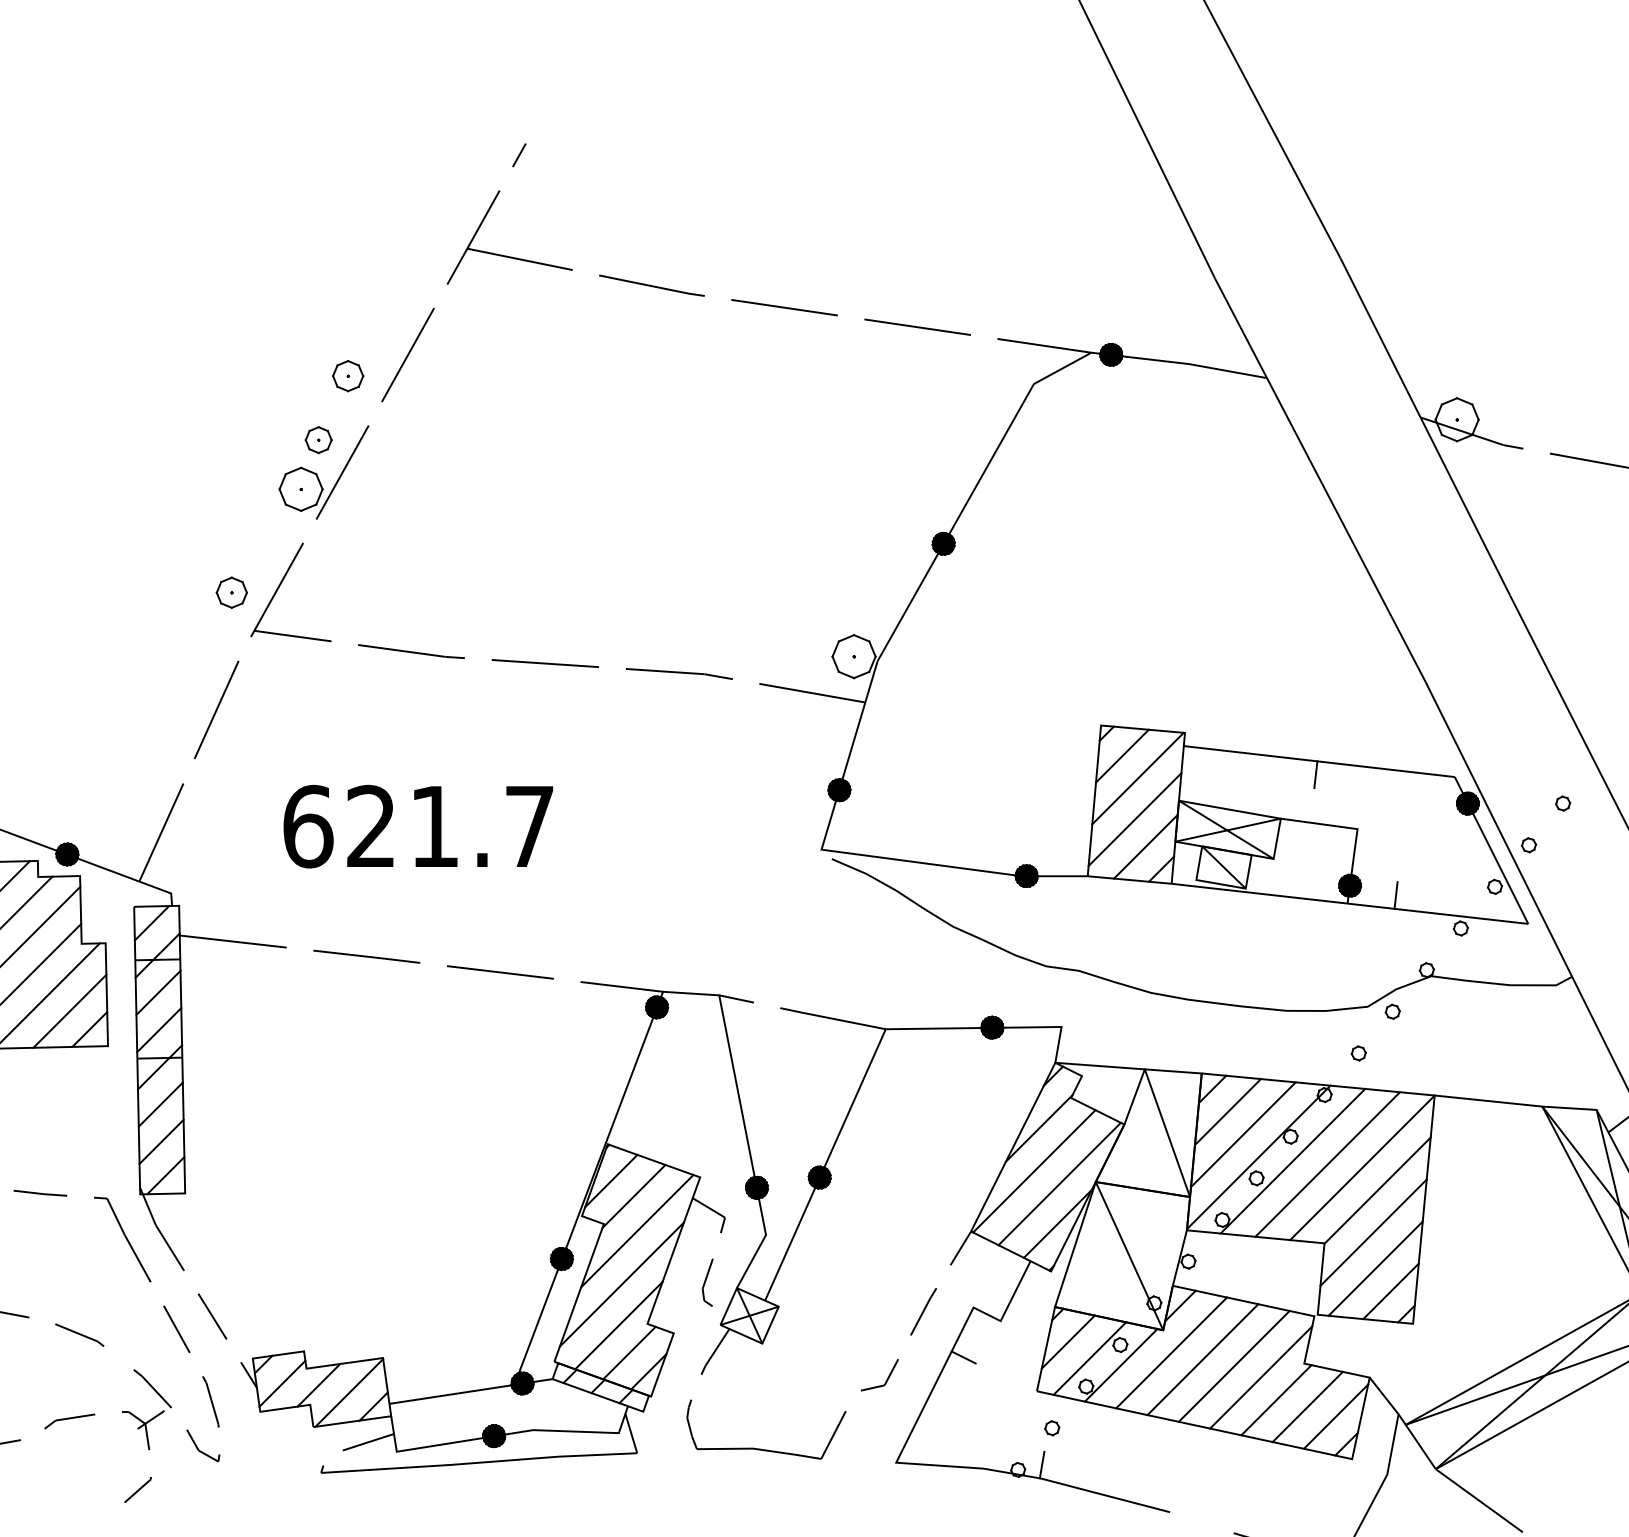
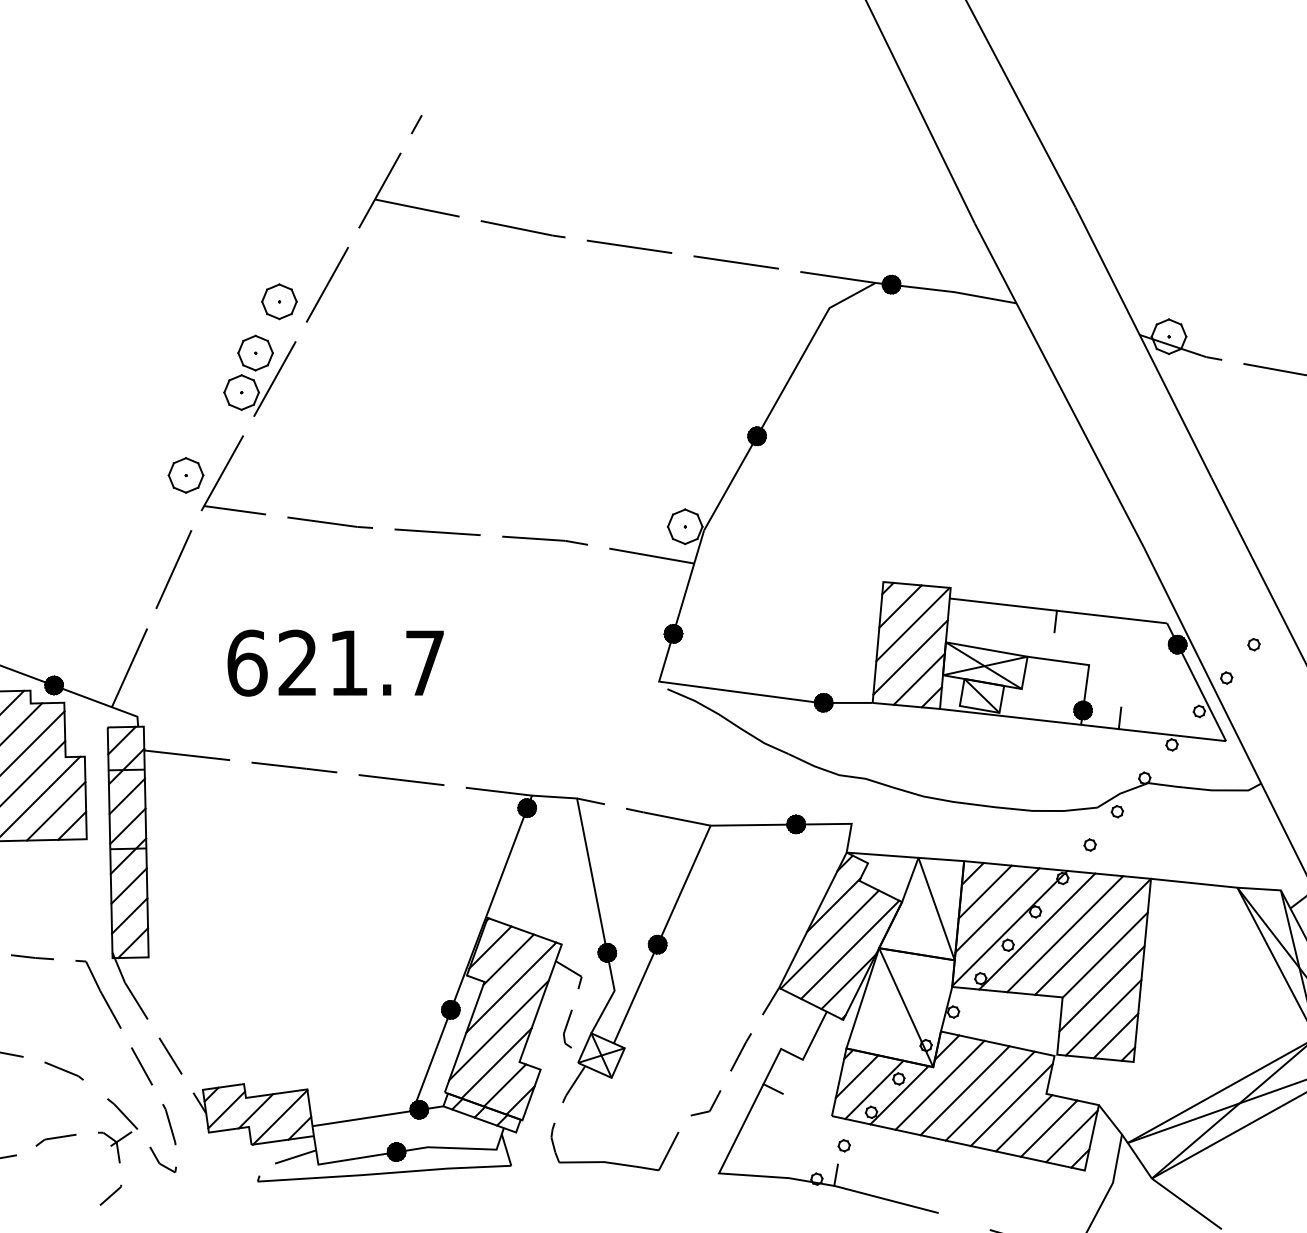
part: (347, 375) -> (278, 301), size x1.43
part: (318, 439) -> (255, 352), size x1.67
part: (231, 592) -> (185, 475), size x1.43

